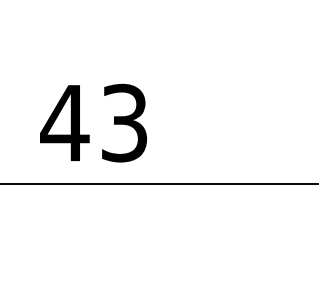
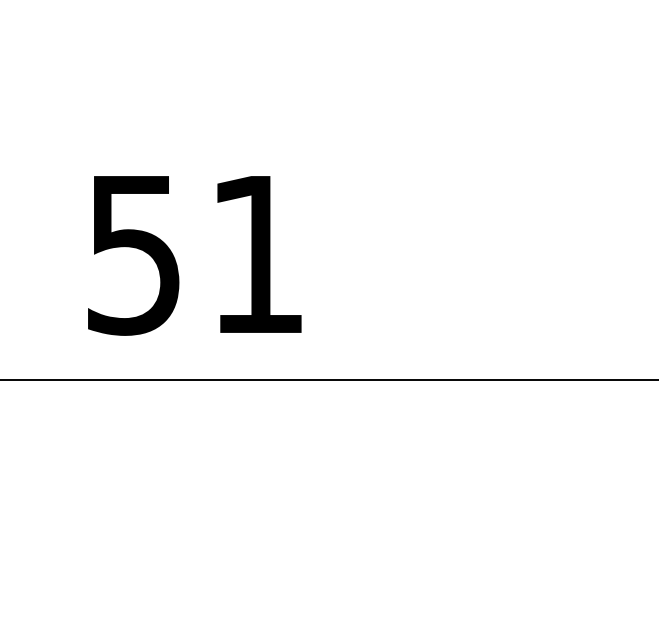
text: (93, 122) -> (193, 253), 43 -> 51

